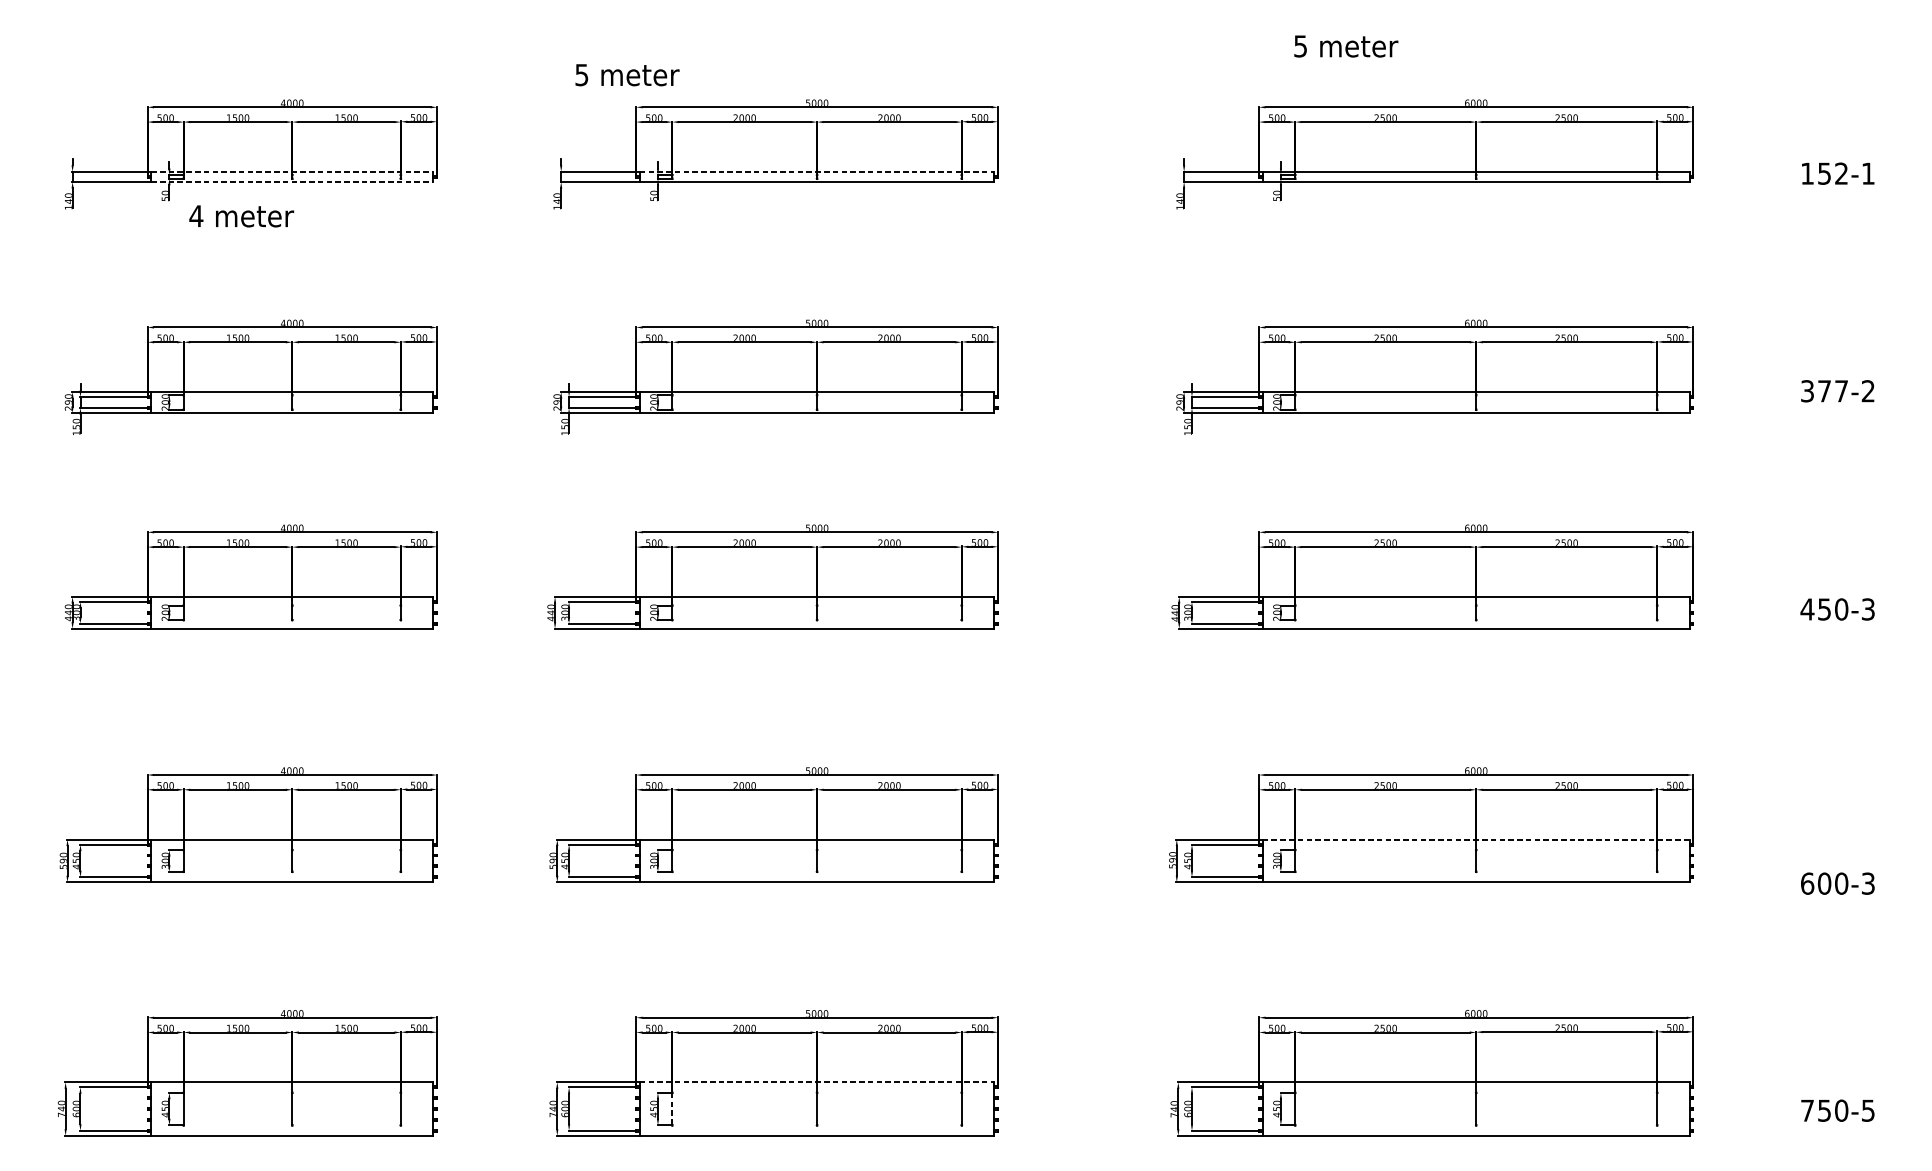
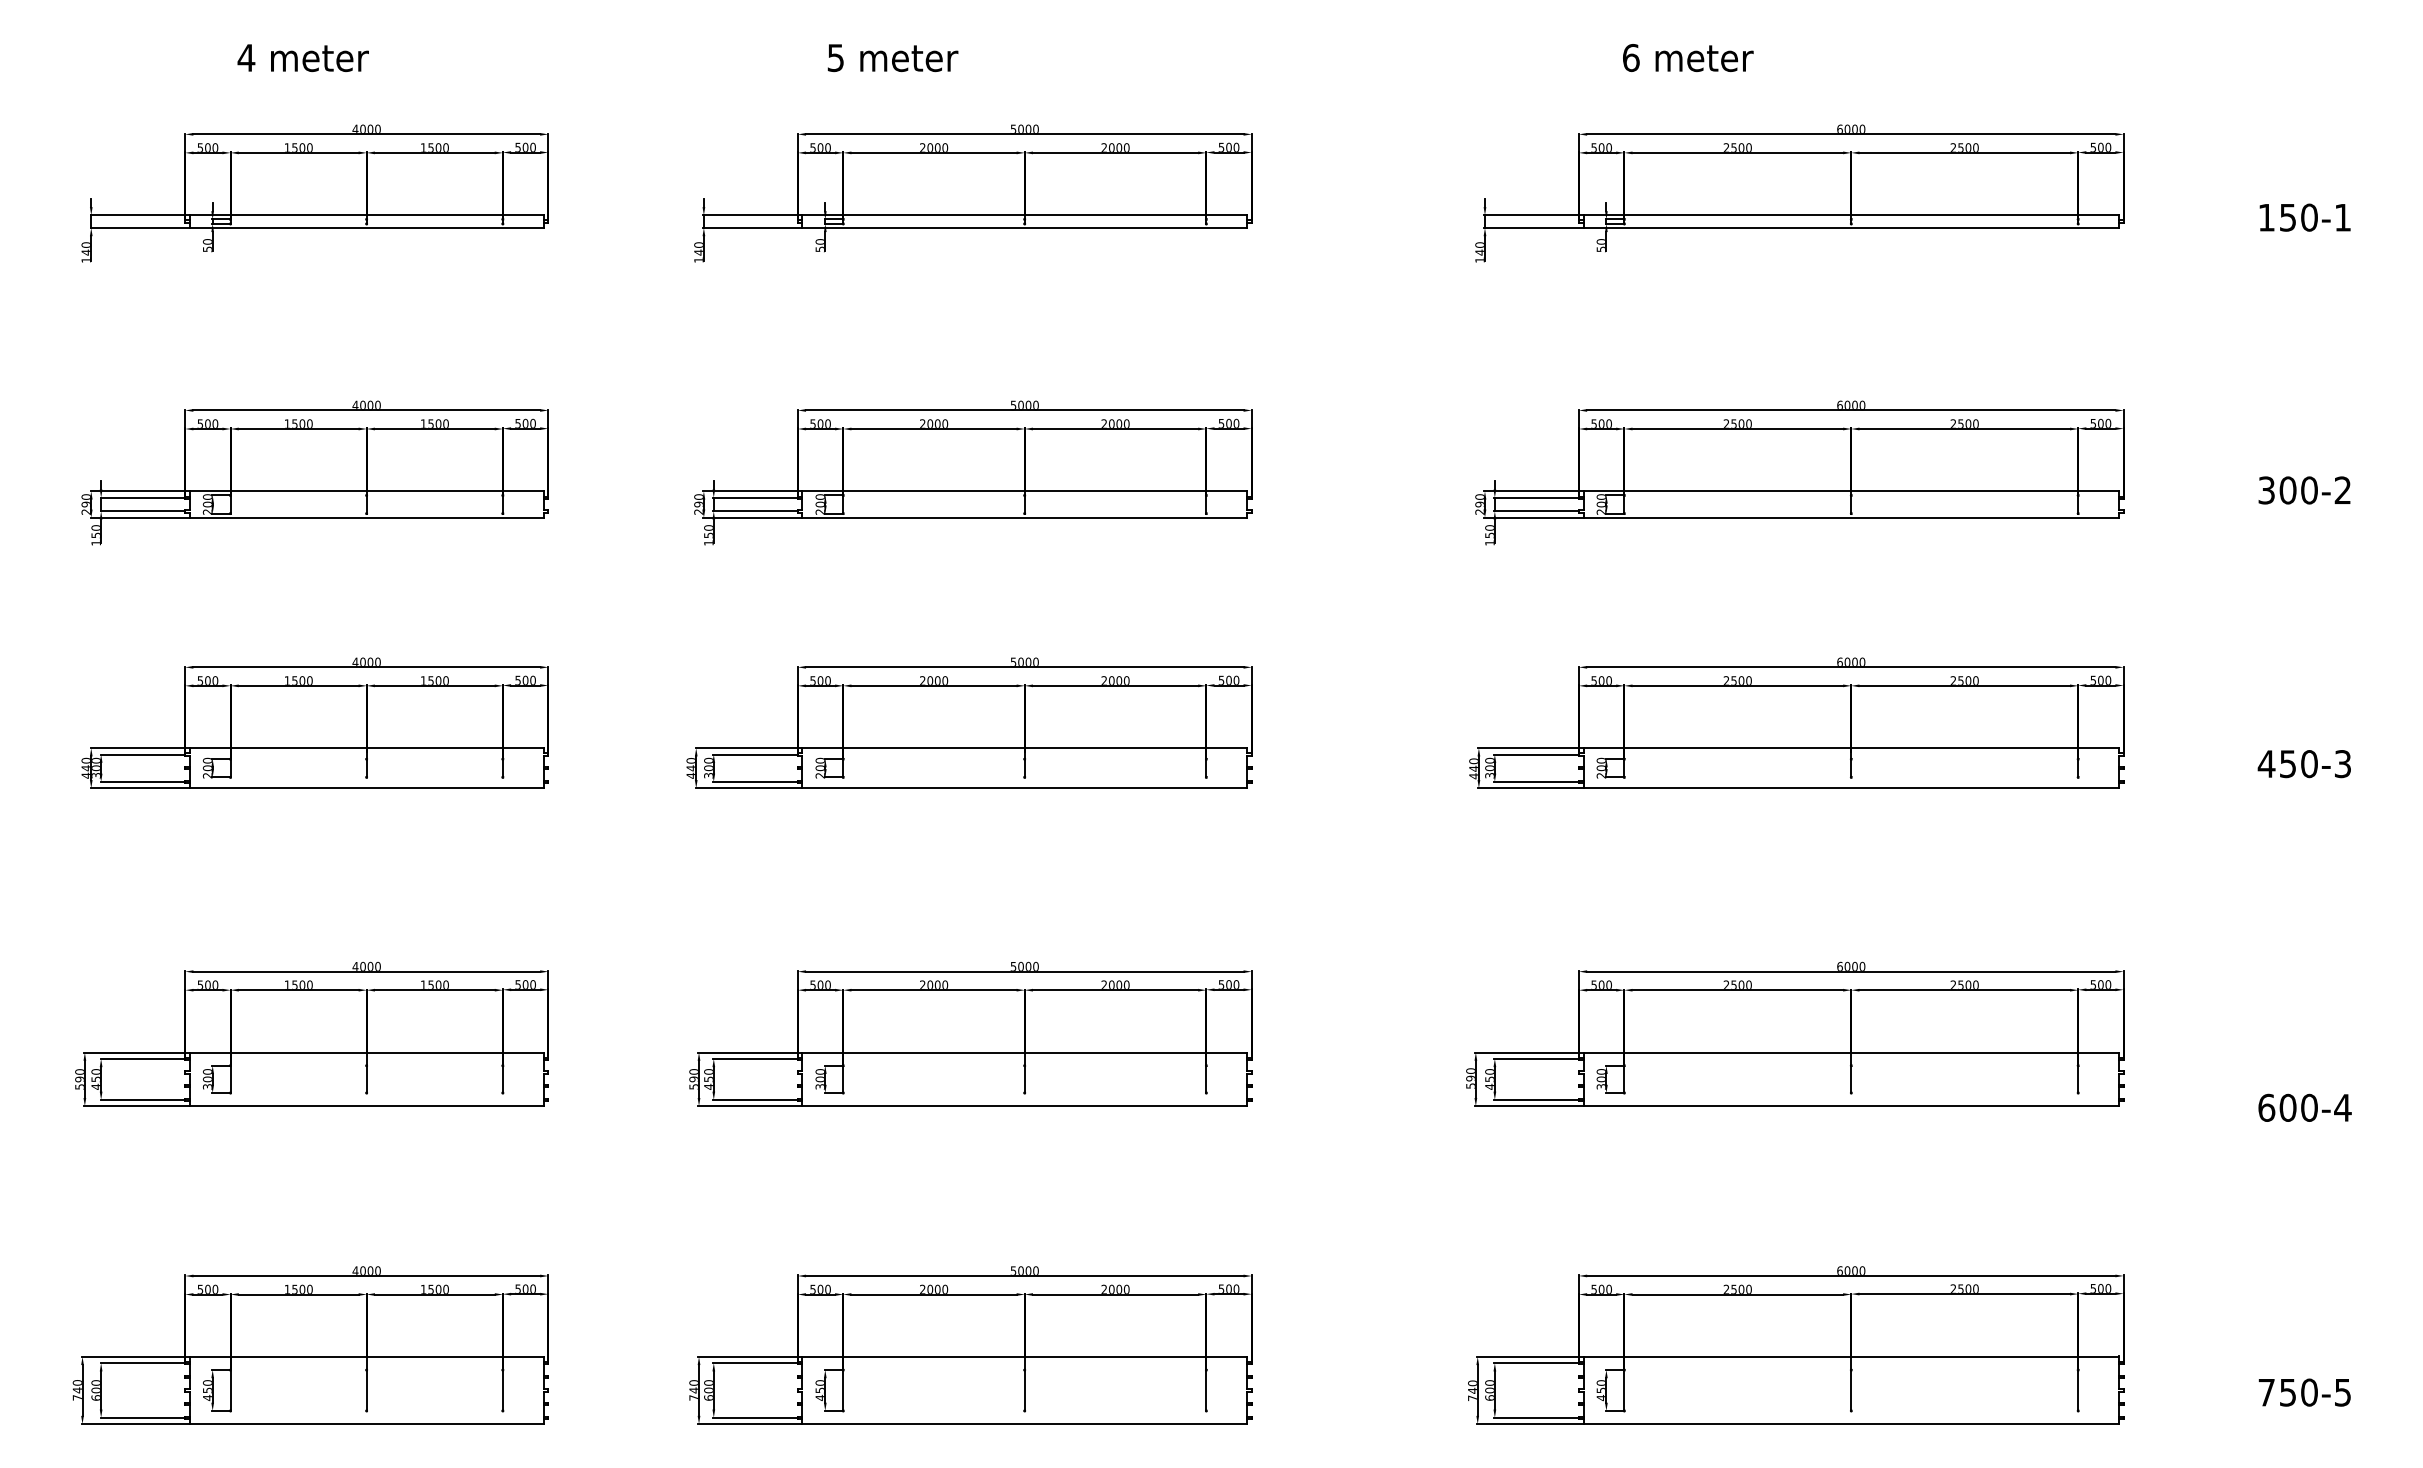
text: (1300, 46) -> (1631, 58), 5 -> 6
text: (627, 75) -> (892, 58), moved
line: (292, 171) -> (366, 215), dashed -> solid
line: (817, 171) -> (1025, 215), dashed -> solid
text: (1841, 173) -> (2309, 217), 152-1 -> 150-1
line: (292, 182) -> (366, 228), dashed -> solid
text: (241, 215) -> (302, 57), moved
text: (1832, 391) -> (2298, 490), 377-2 -> 300-2
line: (1476, 839) -> (1851, 1052), dashed -> solid
text: (1867, 883) -> (2342, 1107), 600-3 -> 600-4
line: (817, 1081) -> (1025, 1356), dashed -> solid
line: (672, 1109) -> (843, 1391), dashed -> solid

